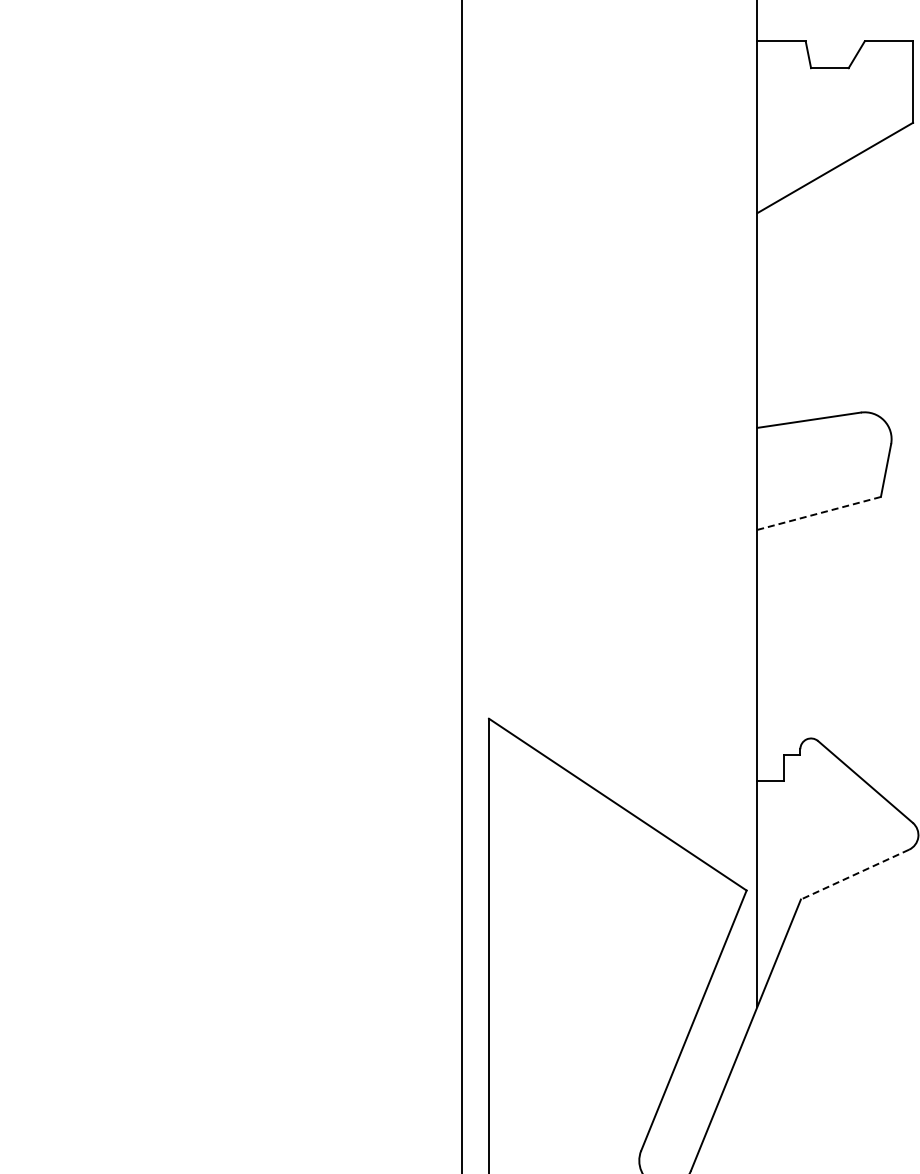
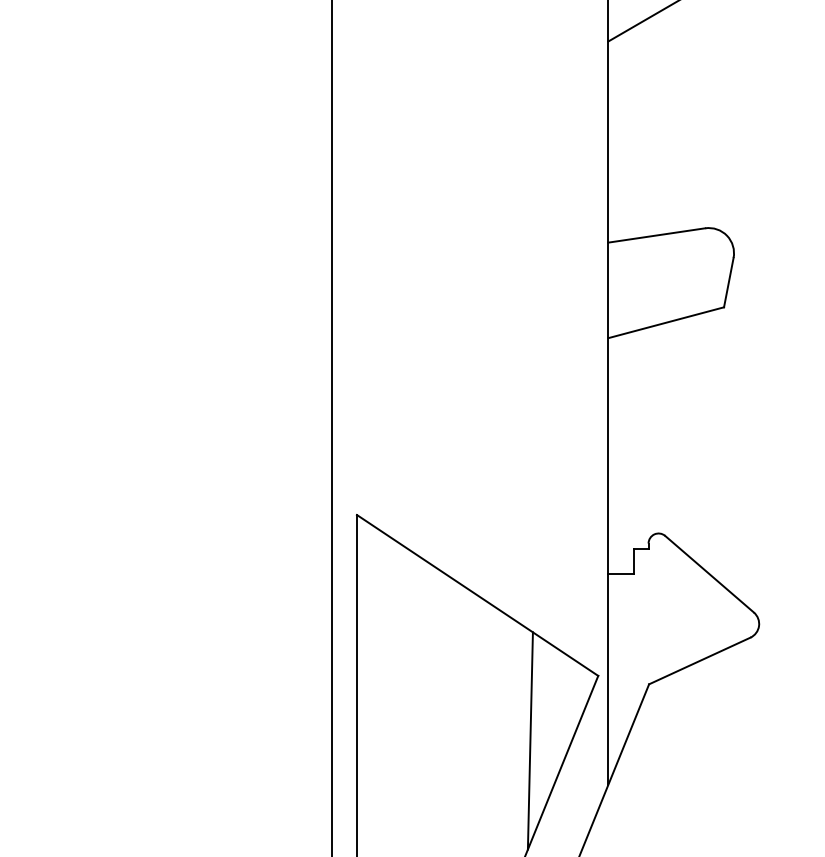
line: (819, 513) -> (666, 322), dashed -> solid
line: (855, 874) -> (700, 660), dashed -> solid
line: (673, 959) -> (529, 740), added

